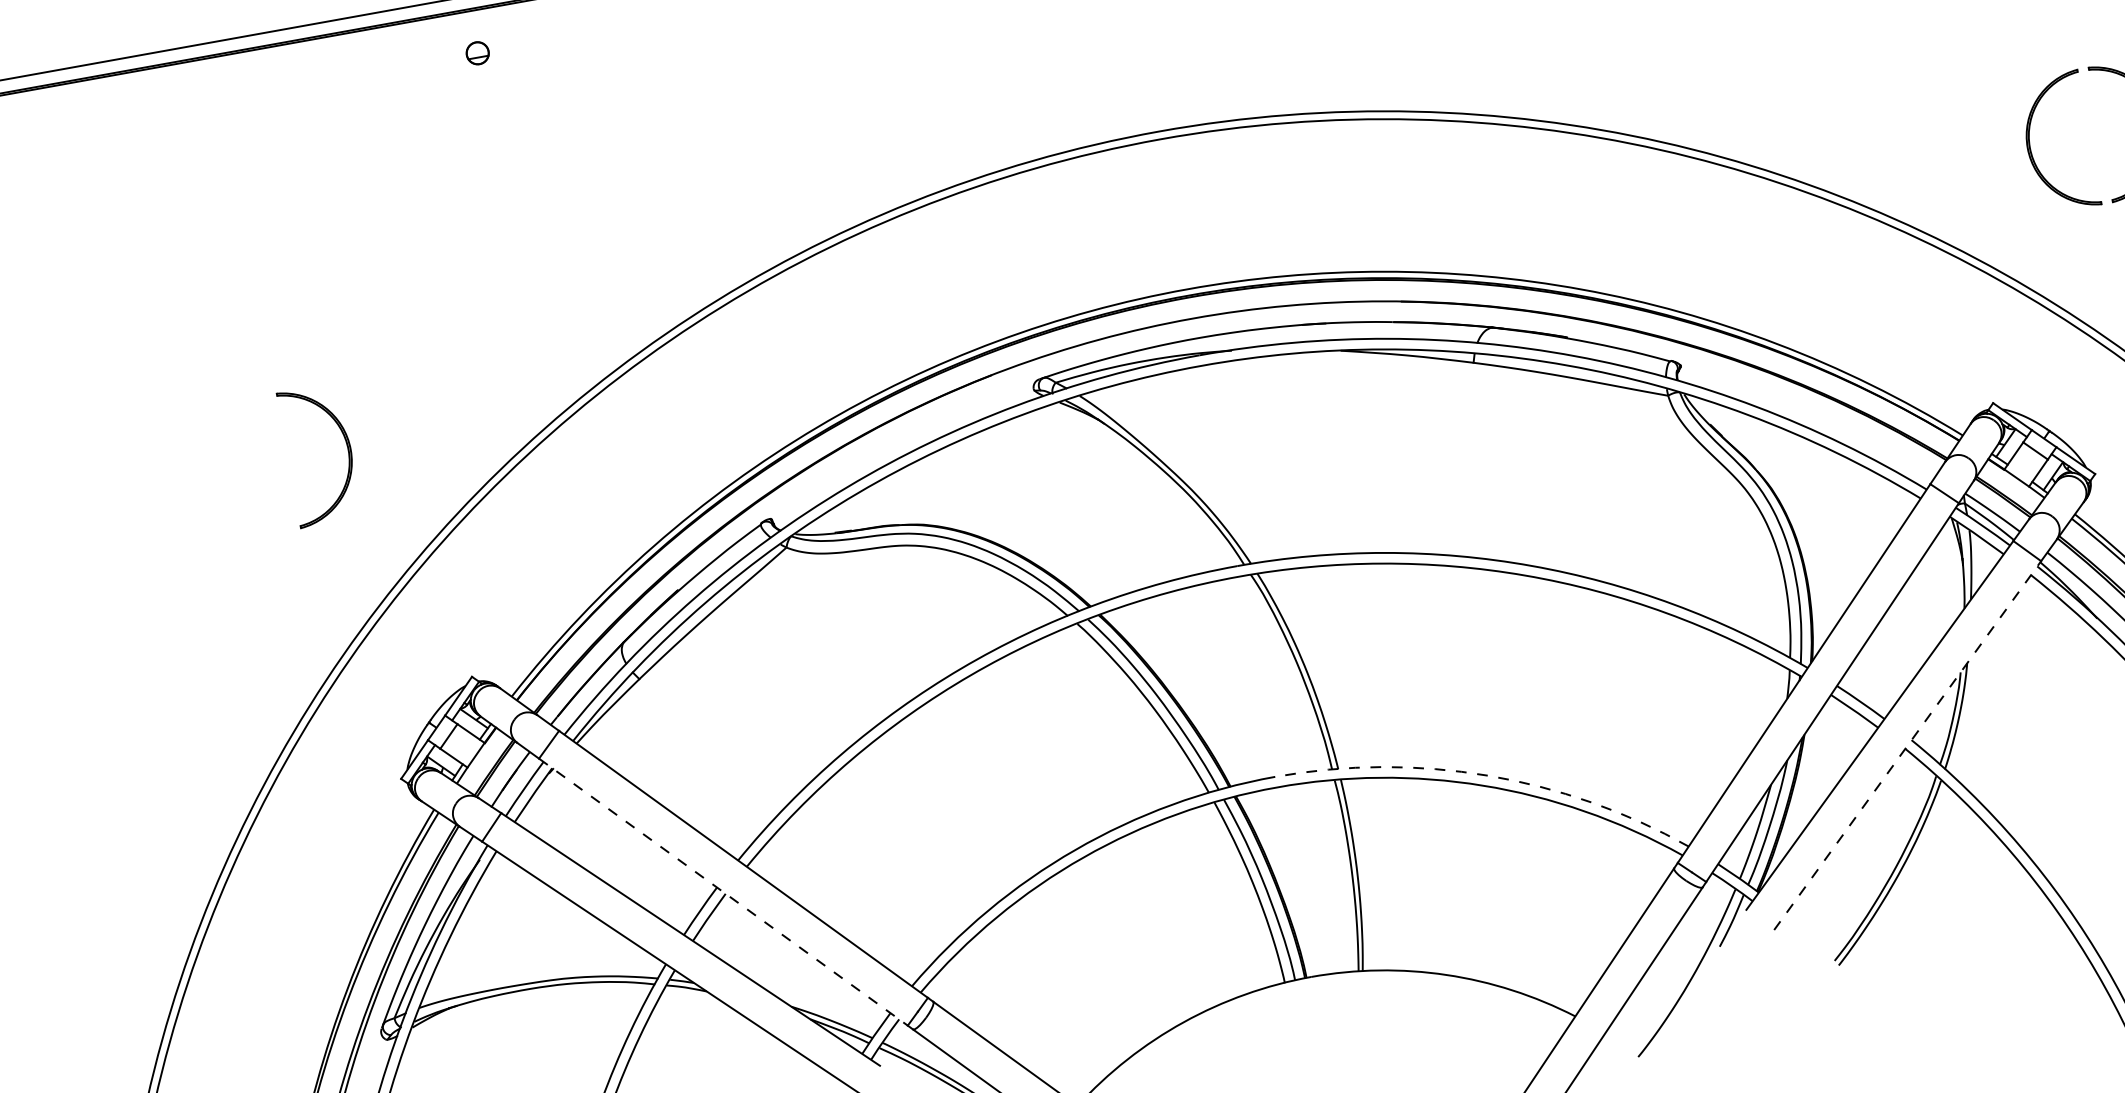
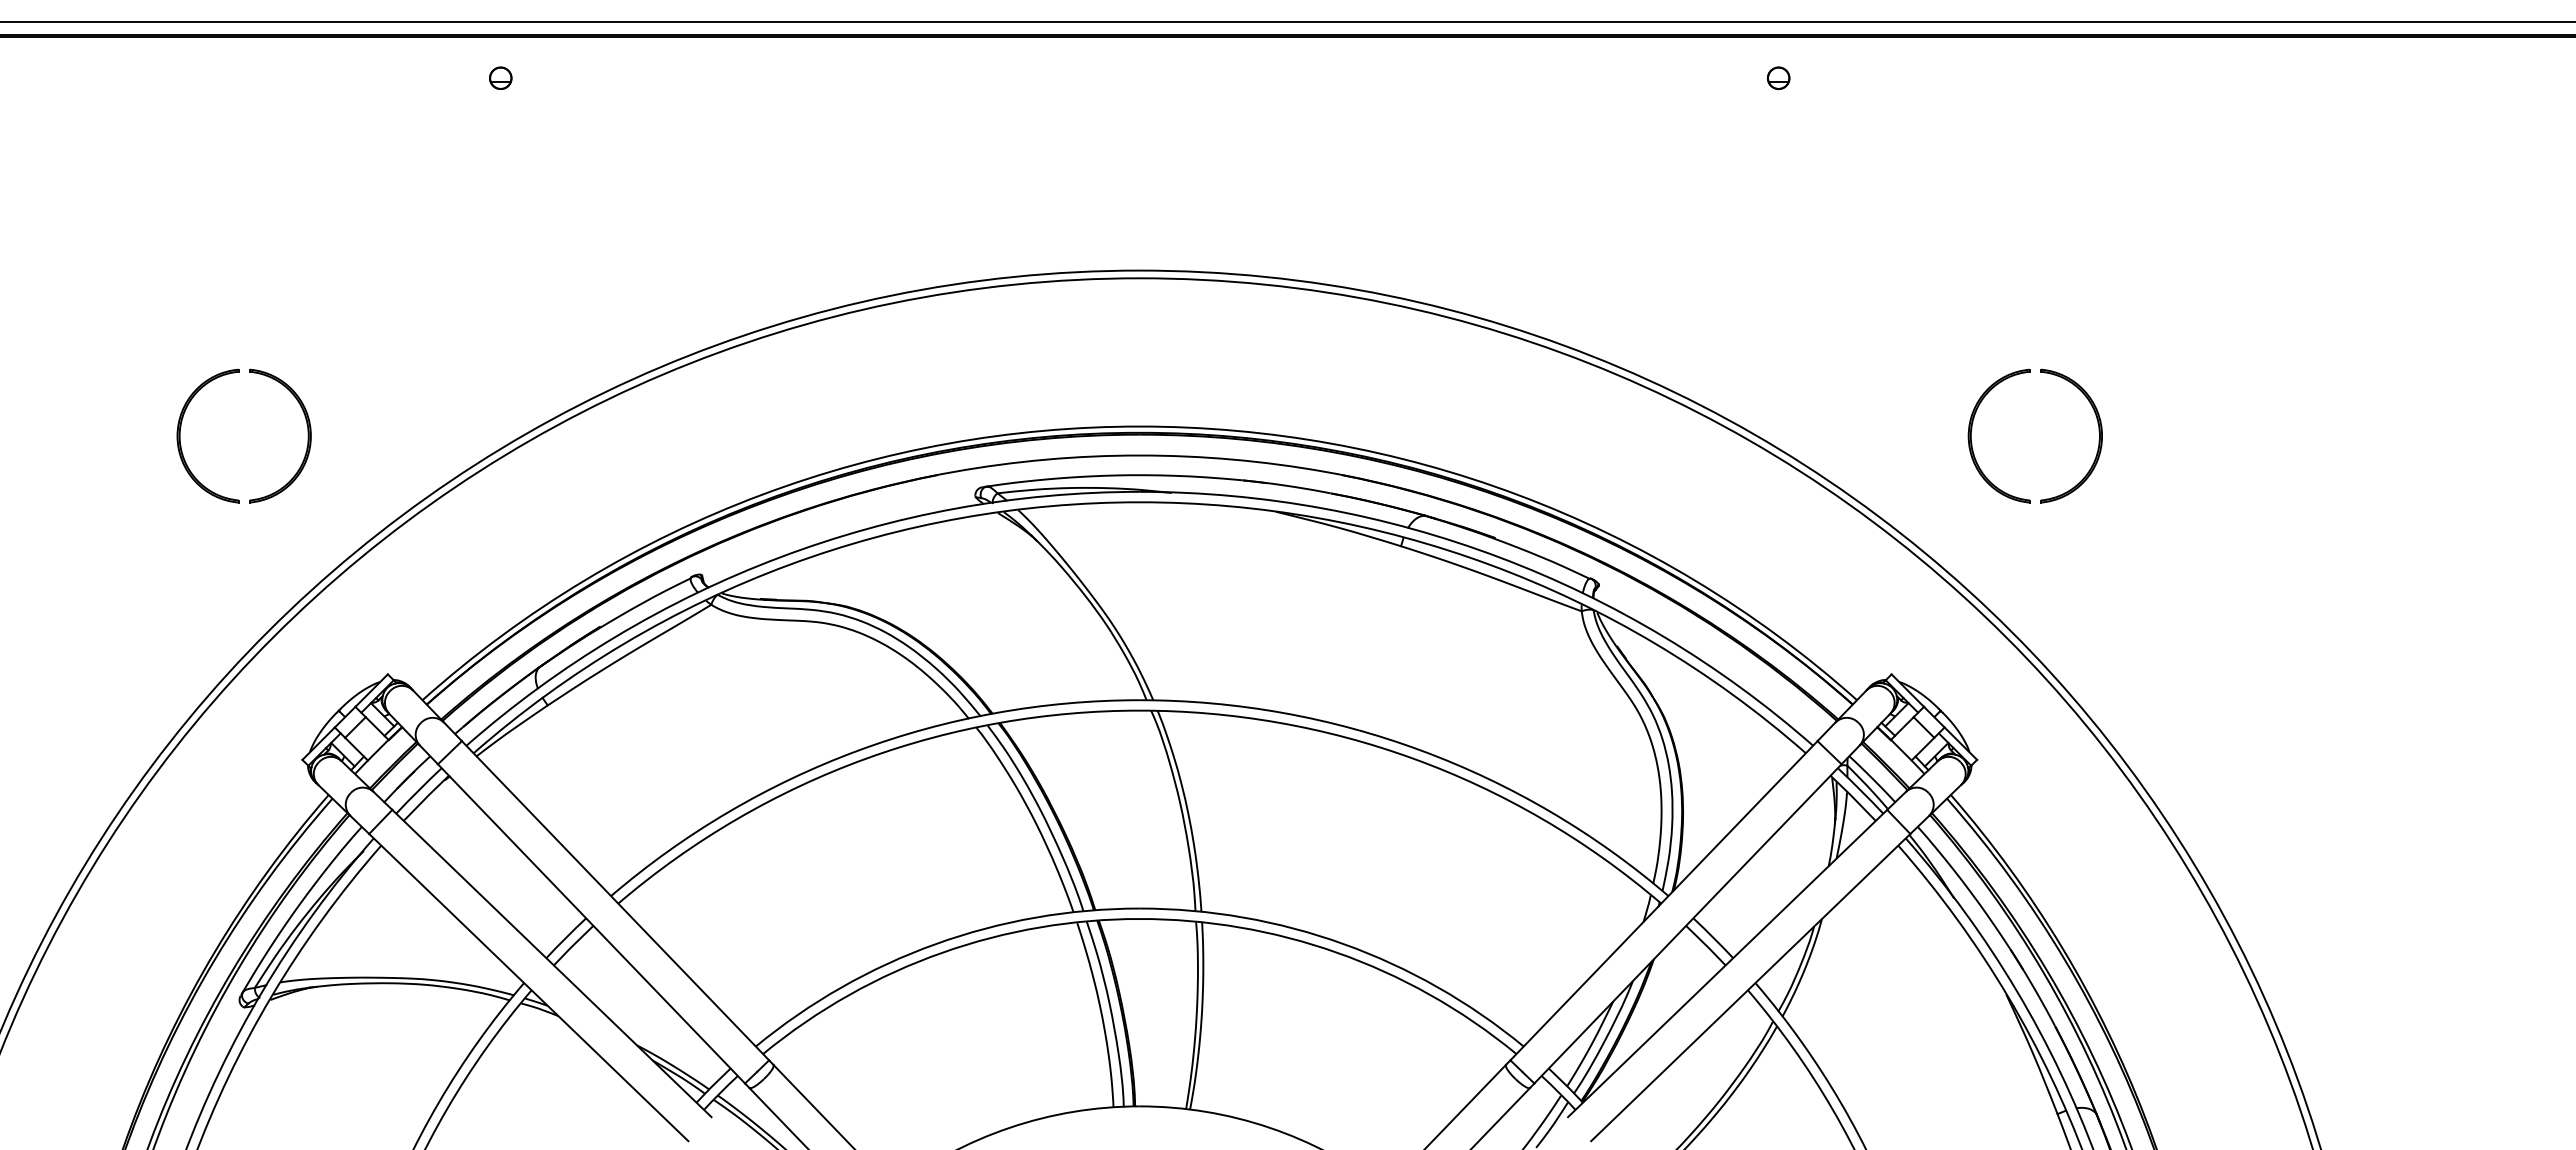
part: (218, 472) -> (180, 435), added
line: (1907, 745) -> (1750, 987), dashed -> solid
arc: (1487, 776) -> (1343, 944), dashed -> solid
line: (723, 892) -> (591, 924), dashed -> solid

